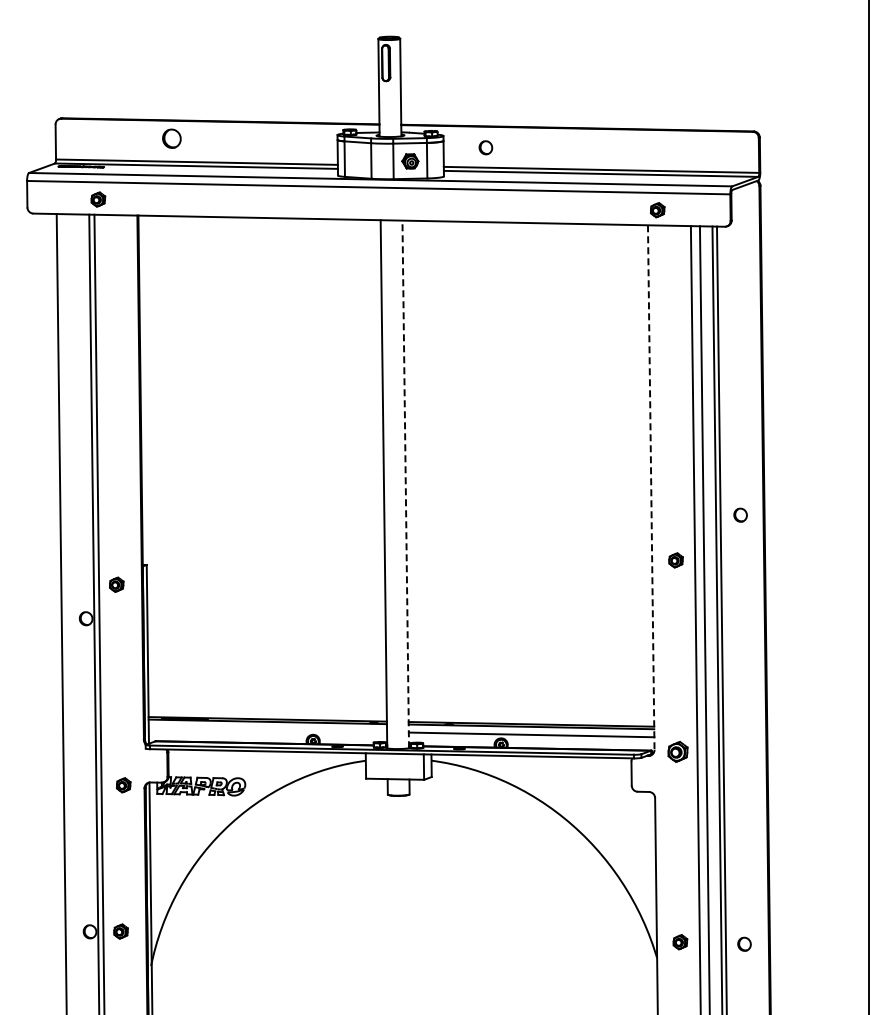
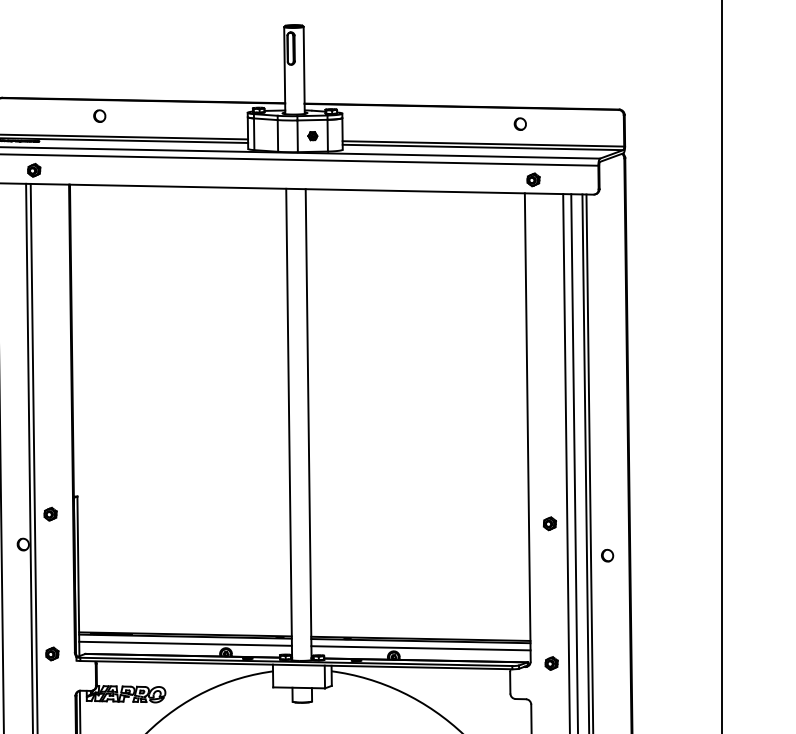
part: (171, 138) -> (99, 115), size x0.71
part: (485, 147) -> (519, 123), moved
part: (410, 160) -> (312, 135), size x0.62
line: (405, 484) -> (308, 424), dashed -> solid
line: (651, 488) -> (528, 428), dashed -> solid
part: (740, 514) -> (607, 555), moved
part: (675, 560) -> (549, 523), moved
line: (267, 729) -> (185, 643), added
part: (677, 751) -> (551, 663), size x0.71
part: (123, 785) -> (52, 654), moved

